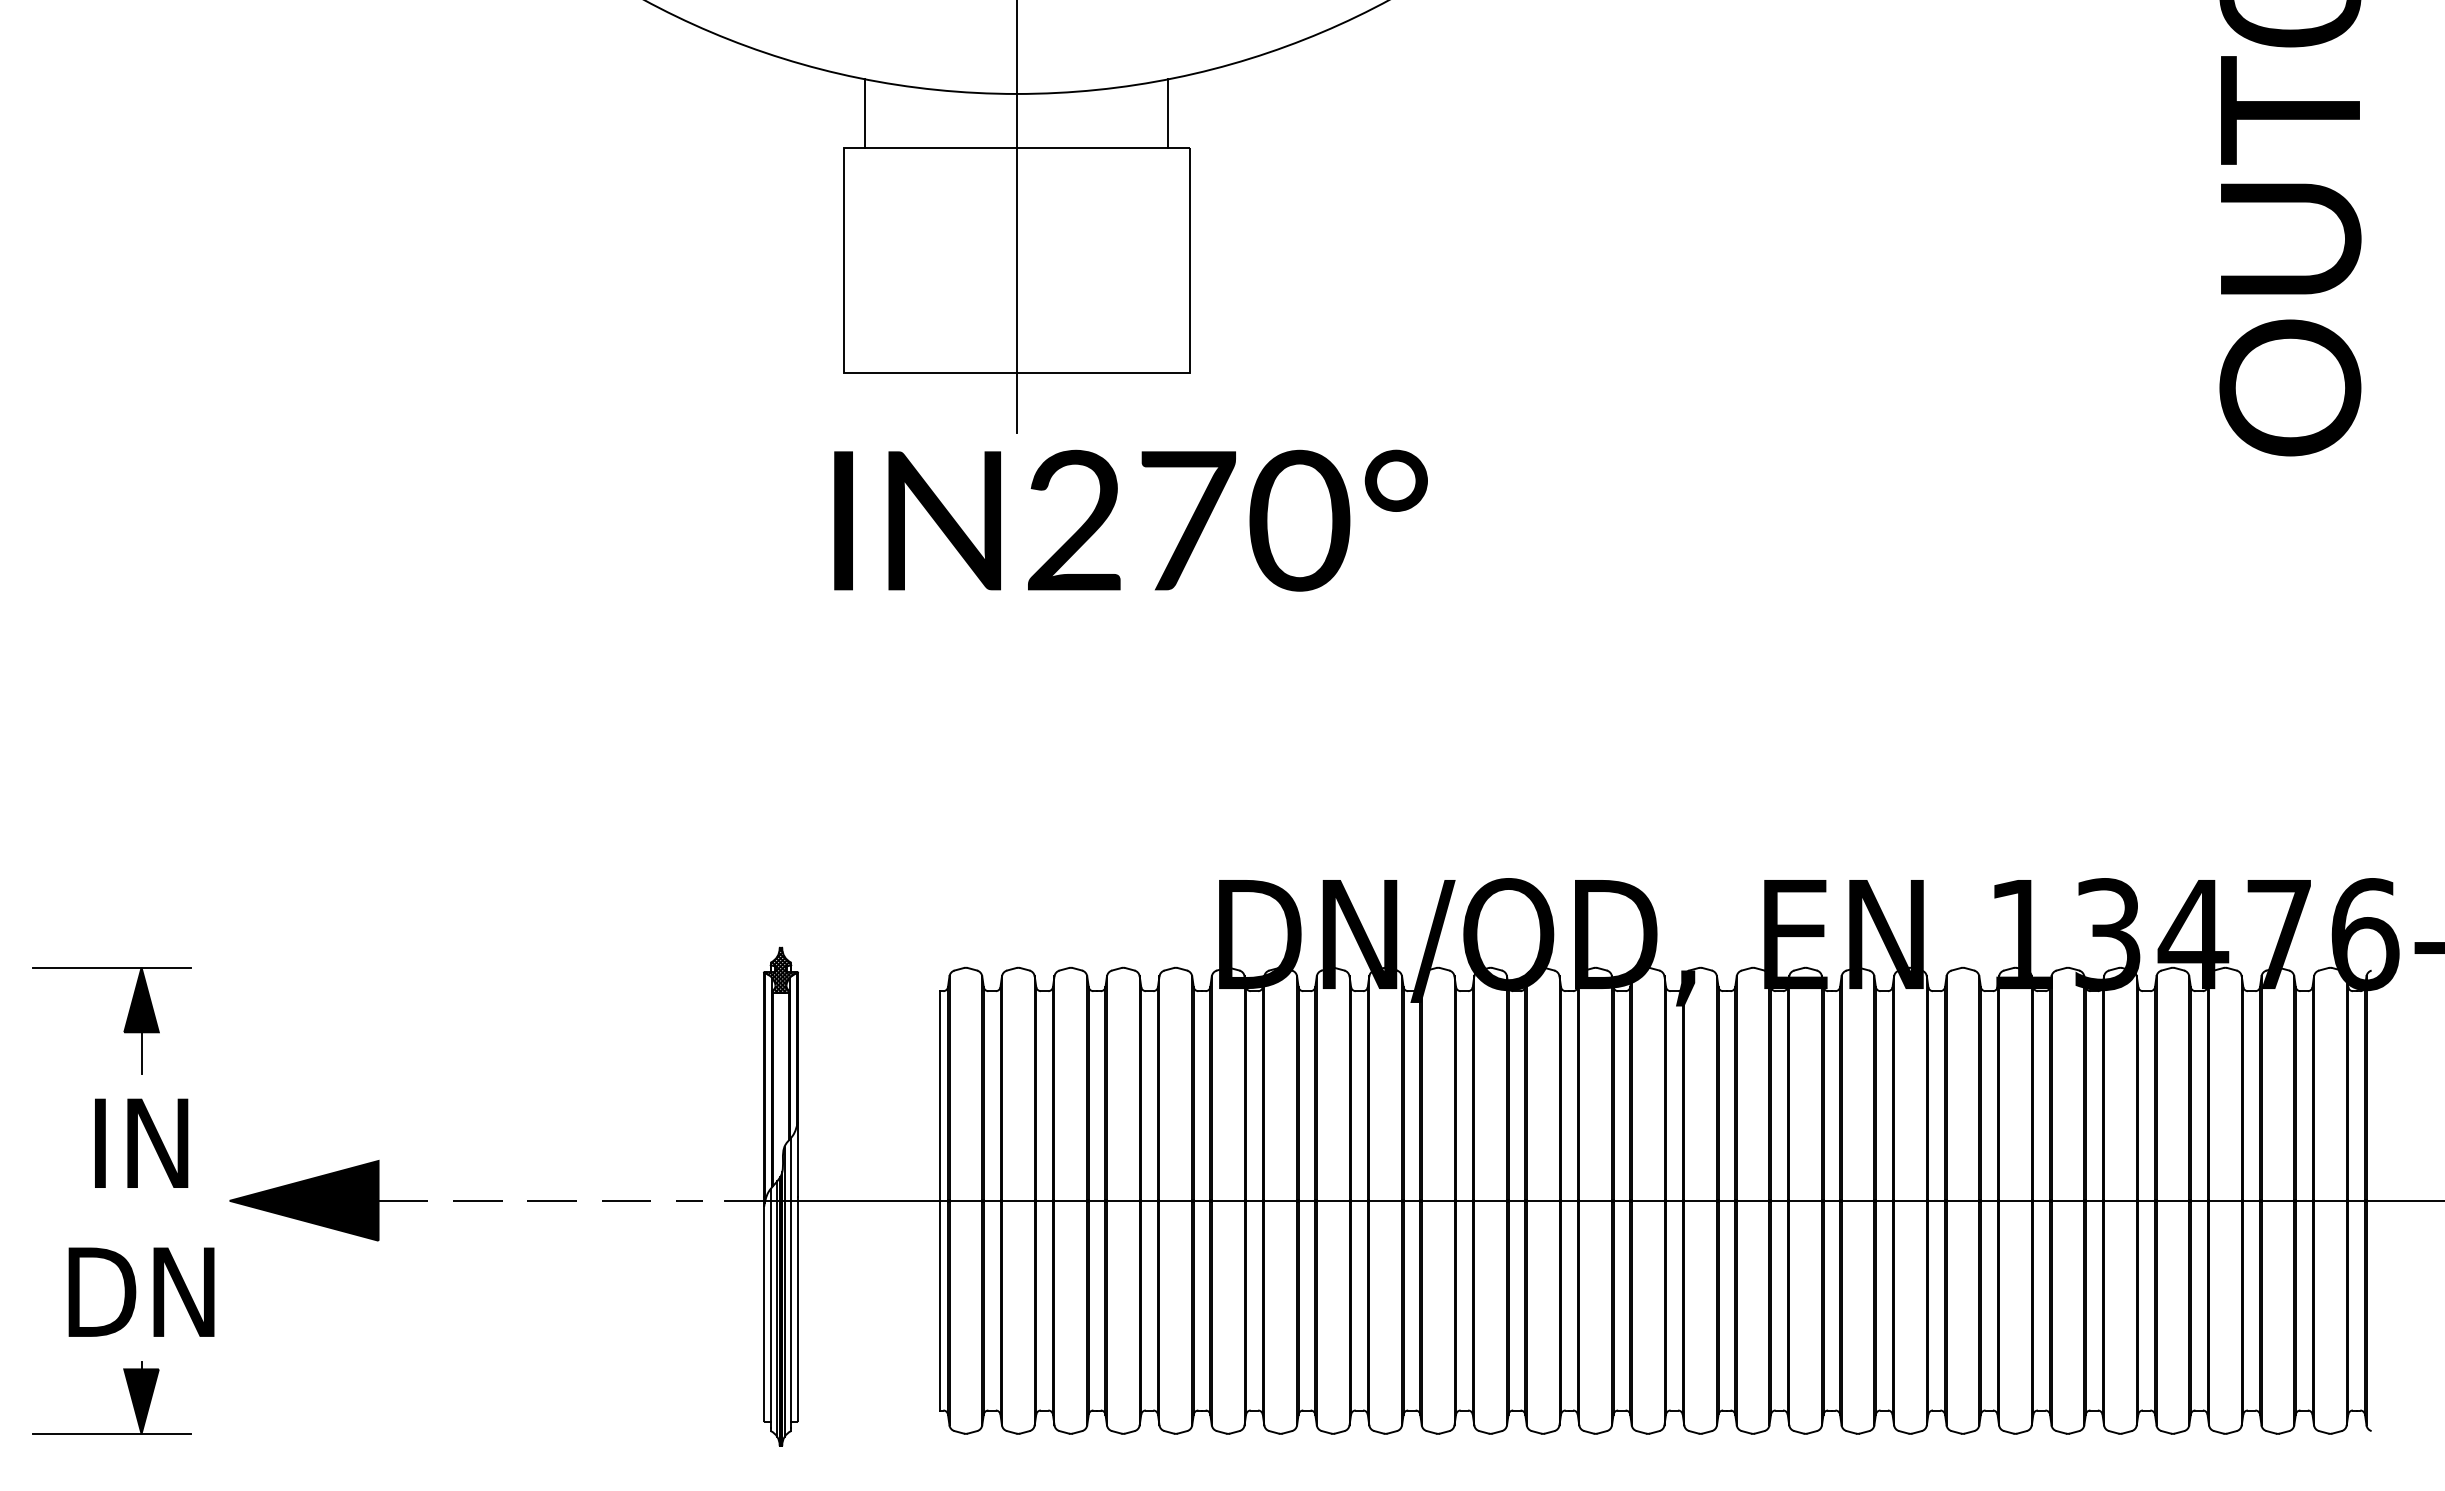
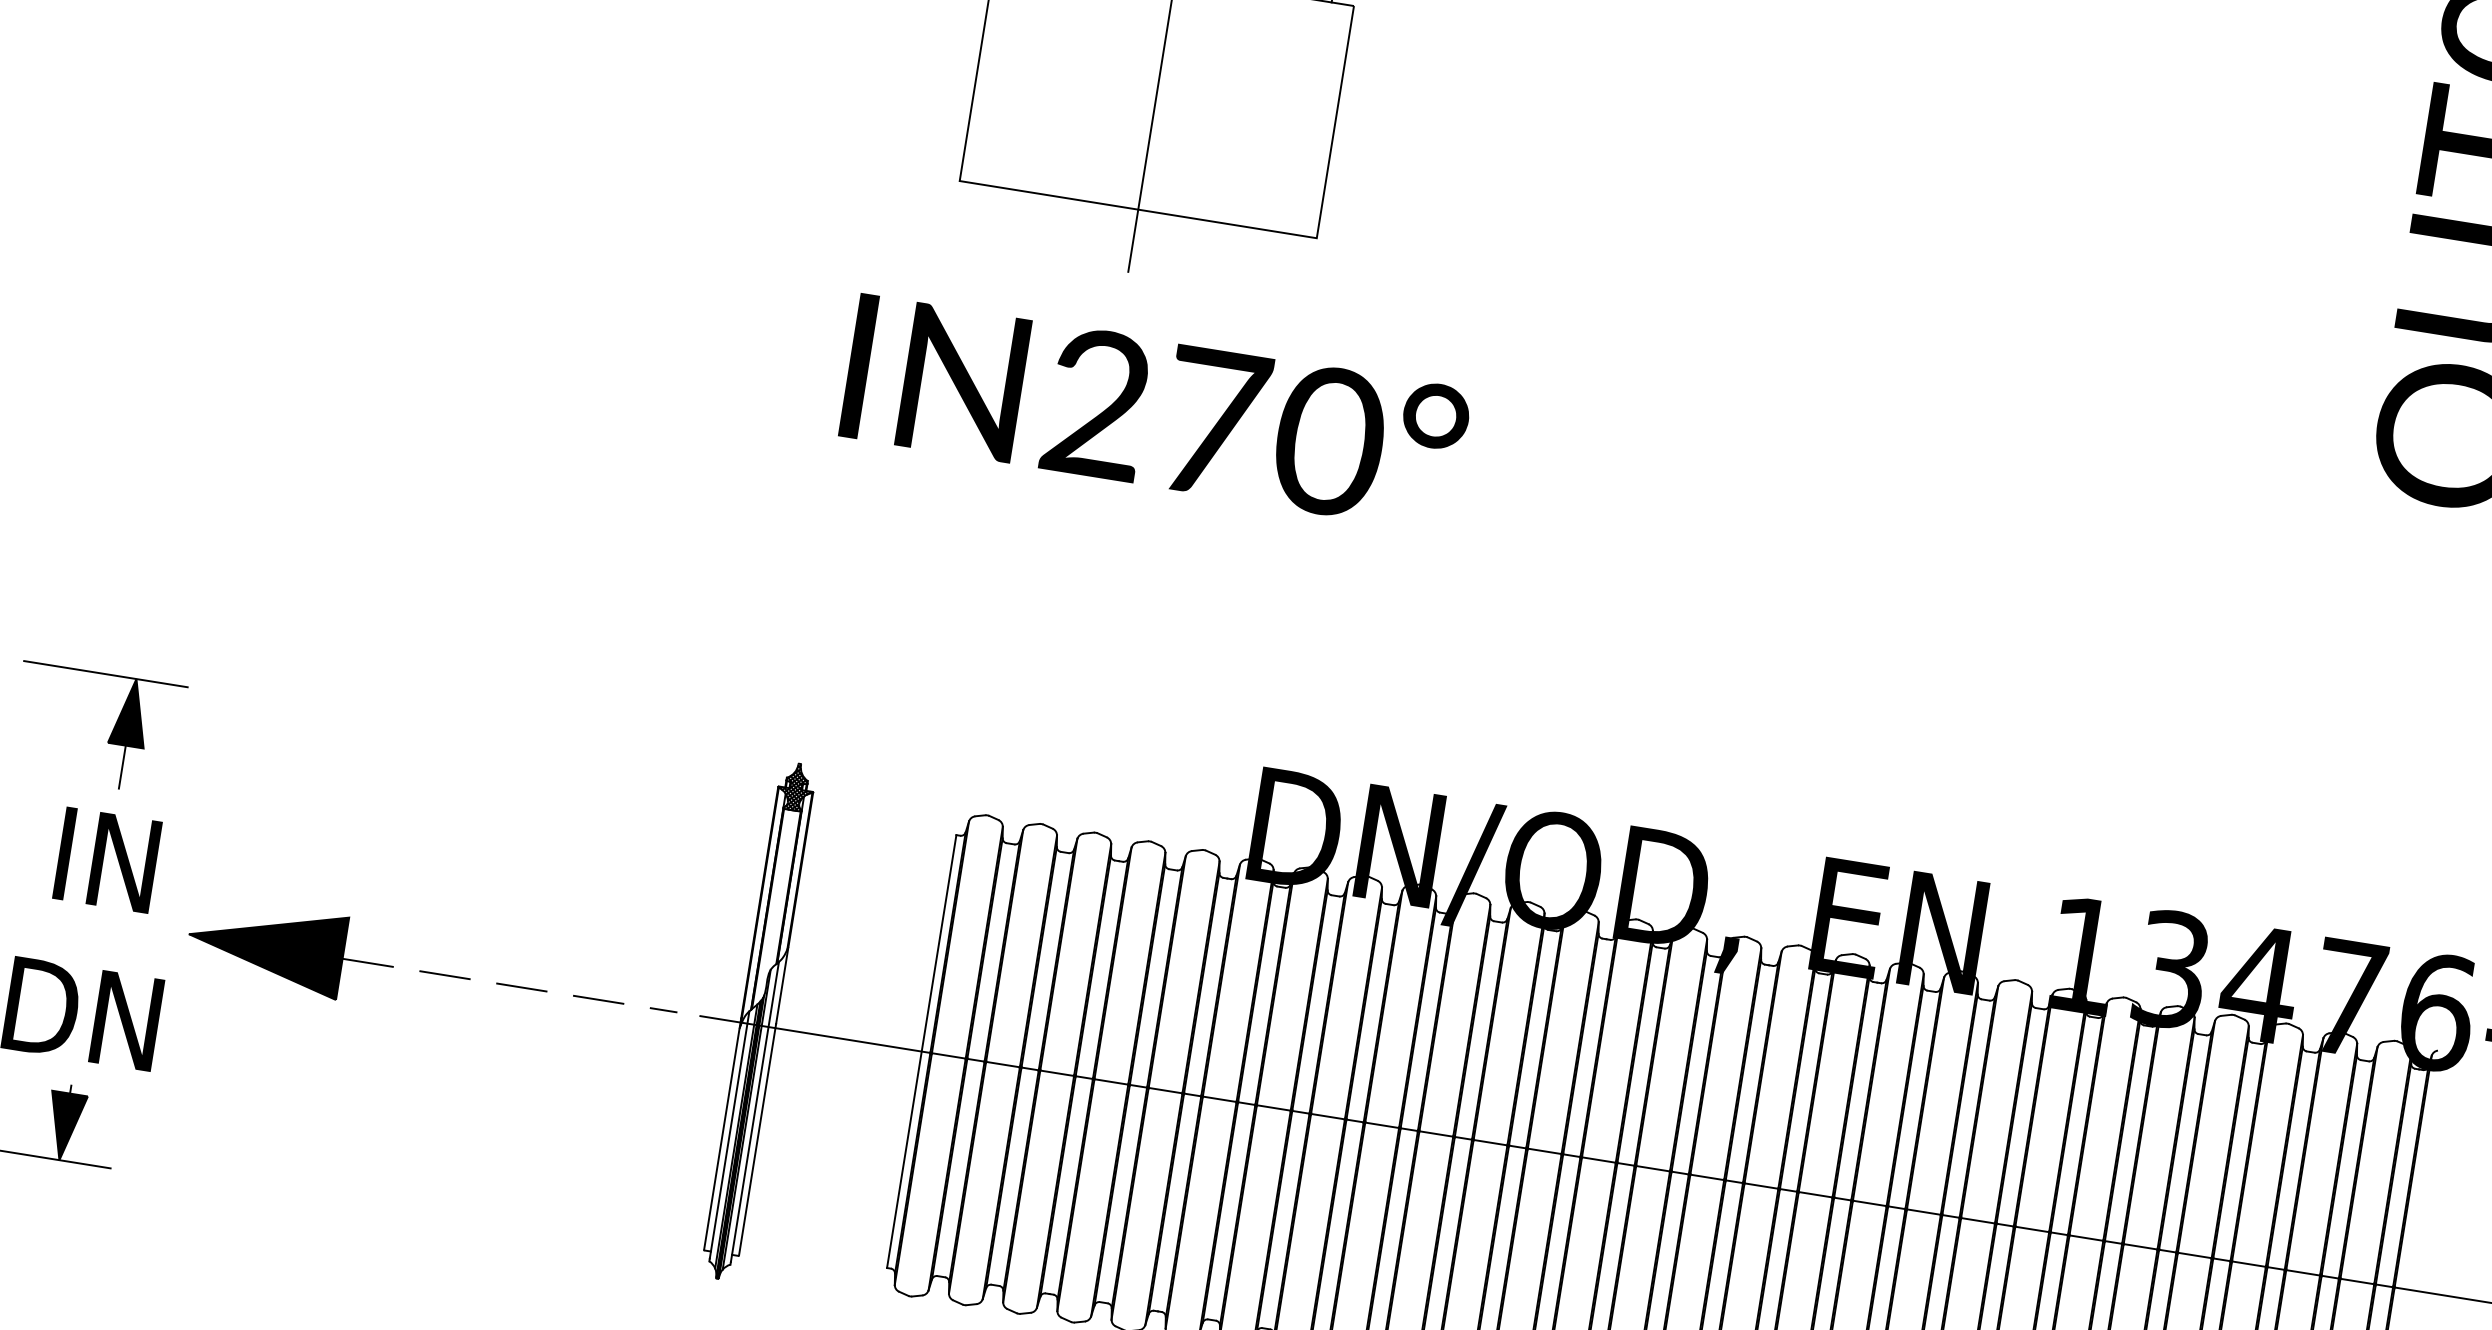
text: (1130, 520) -> (1155, 413), moved

